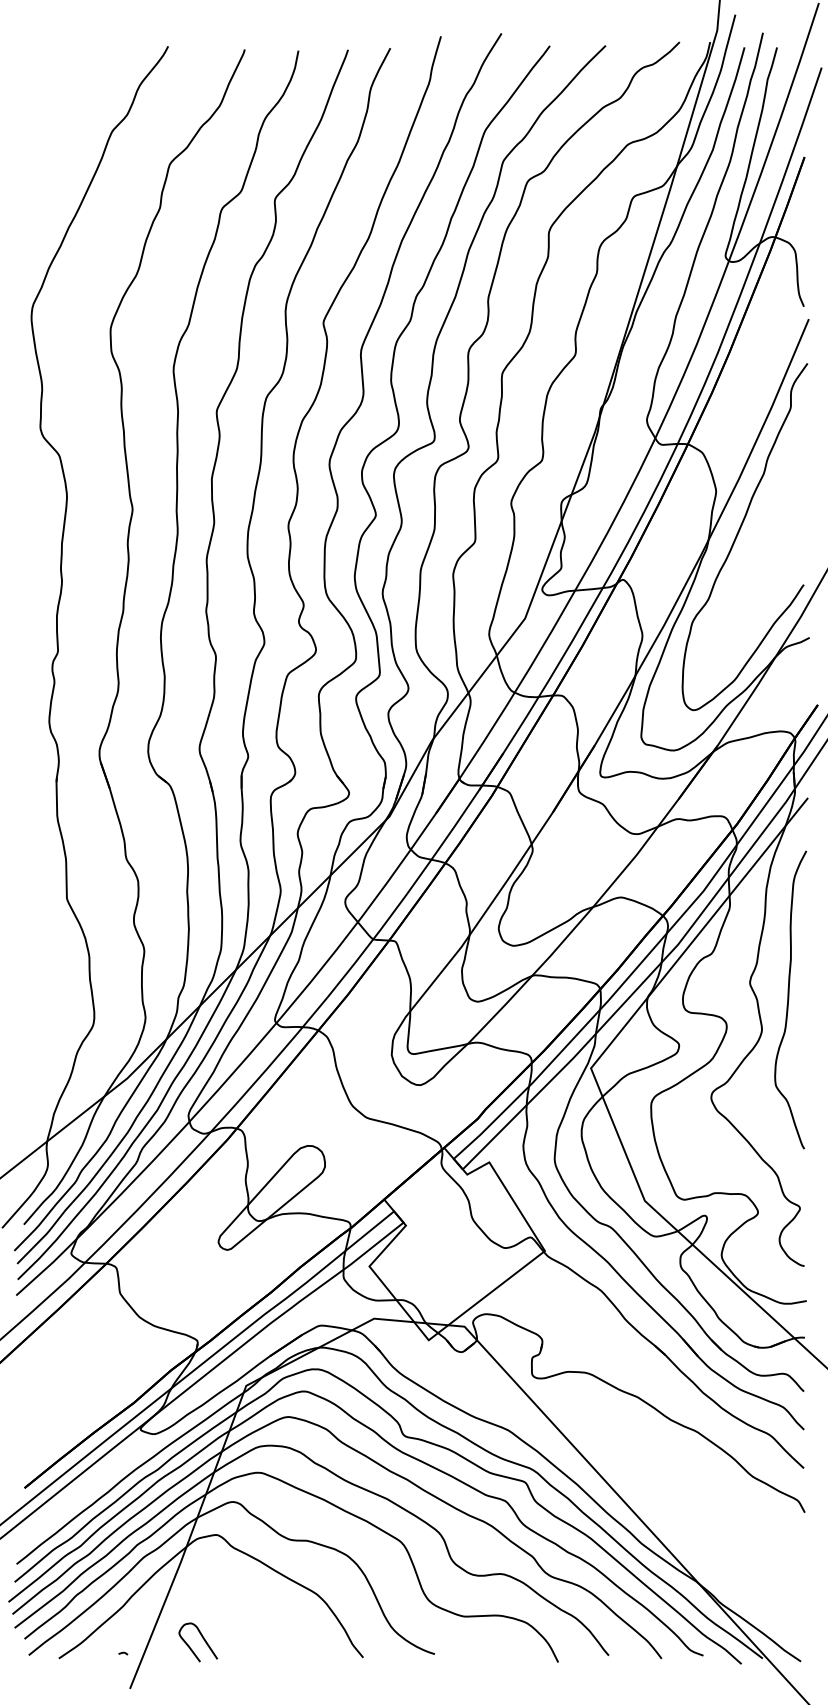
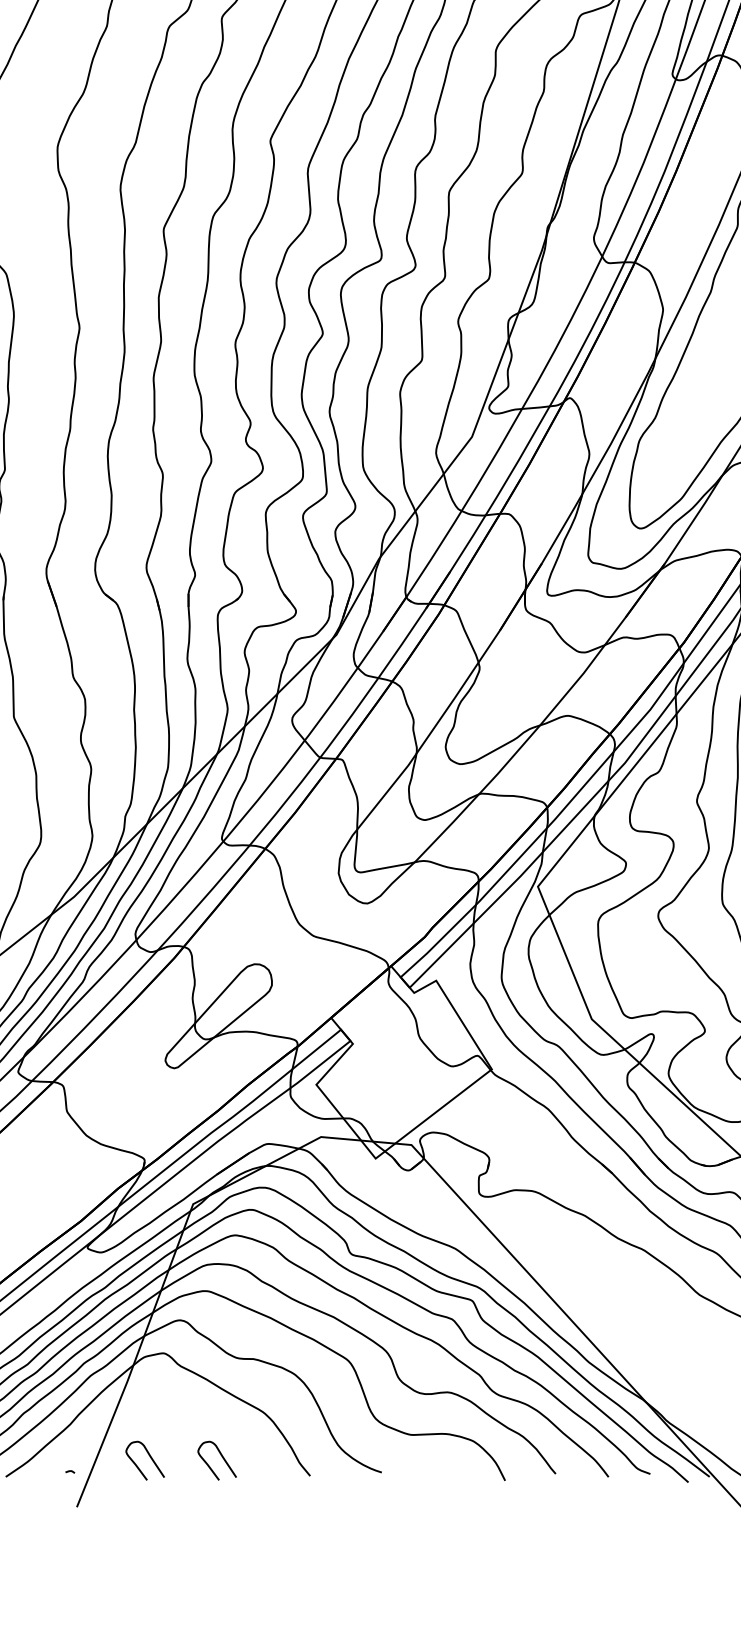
curve: (274, 1638) -> (221, 1456), added

